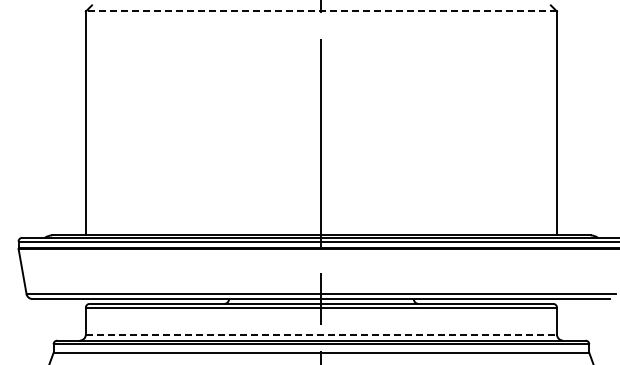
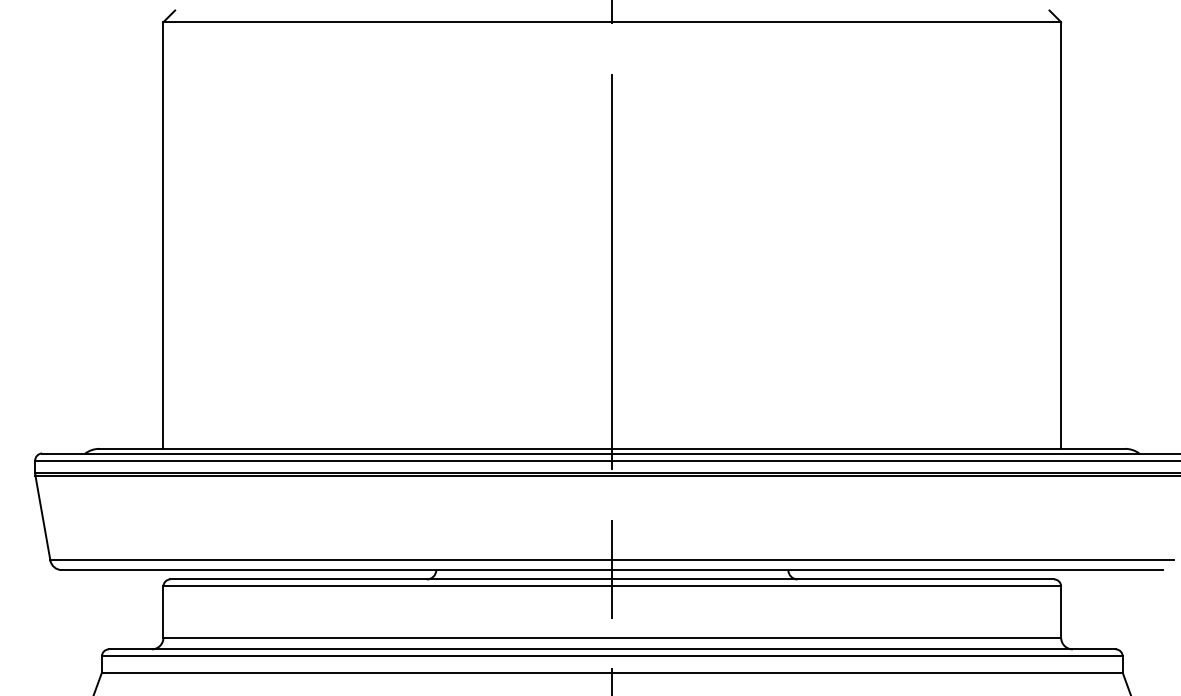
line: (321, 11) -> (612, 22), dashed -> solid
line: (321, 334) -> (612, 637), dashed -> solid

